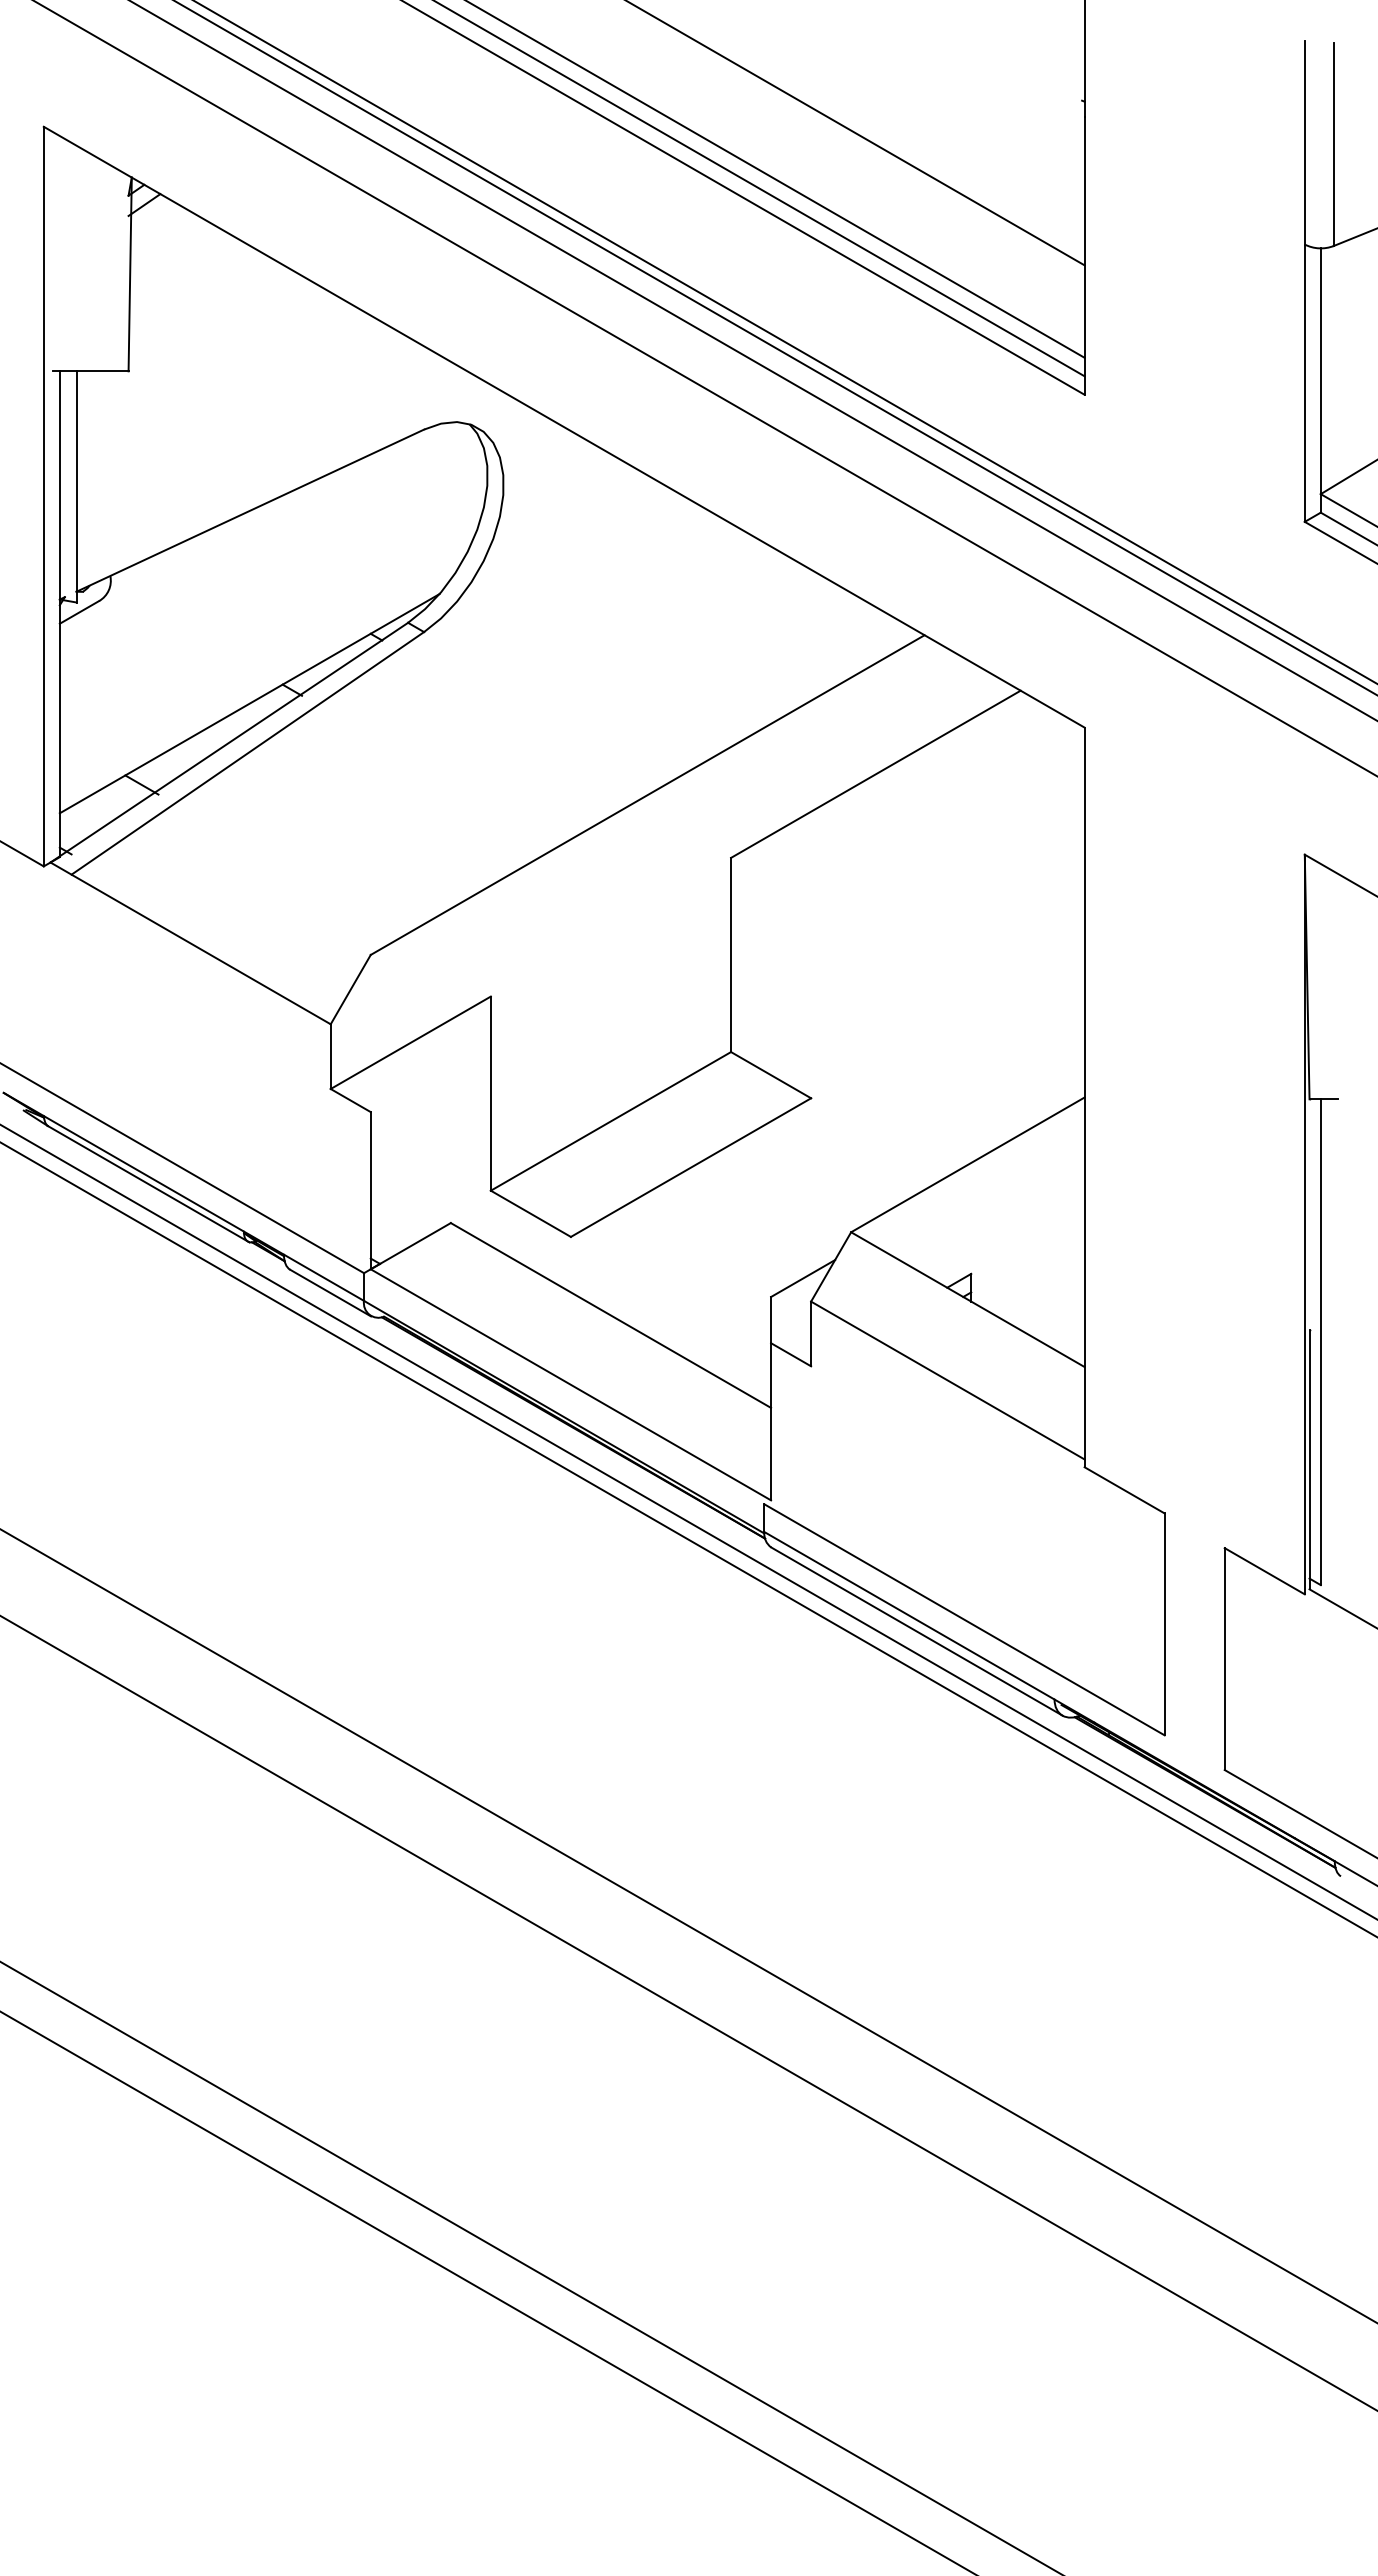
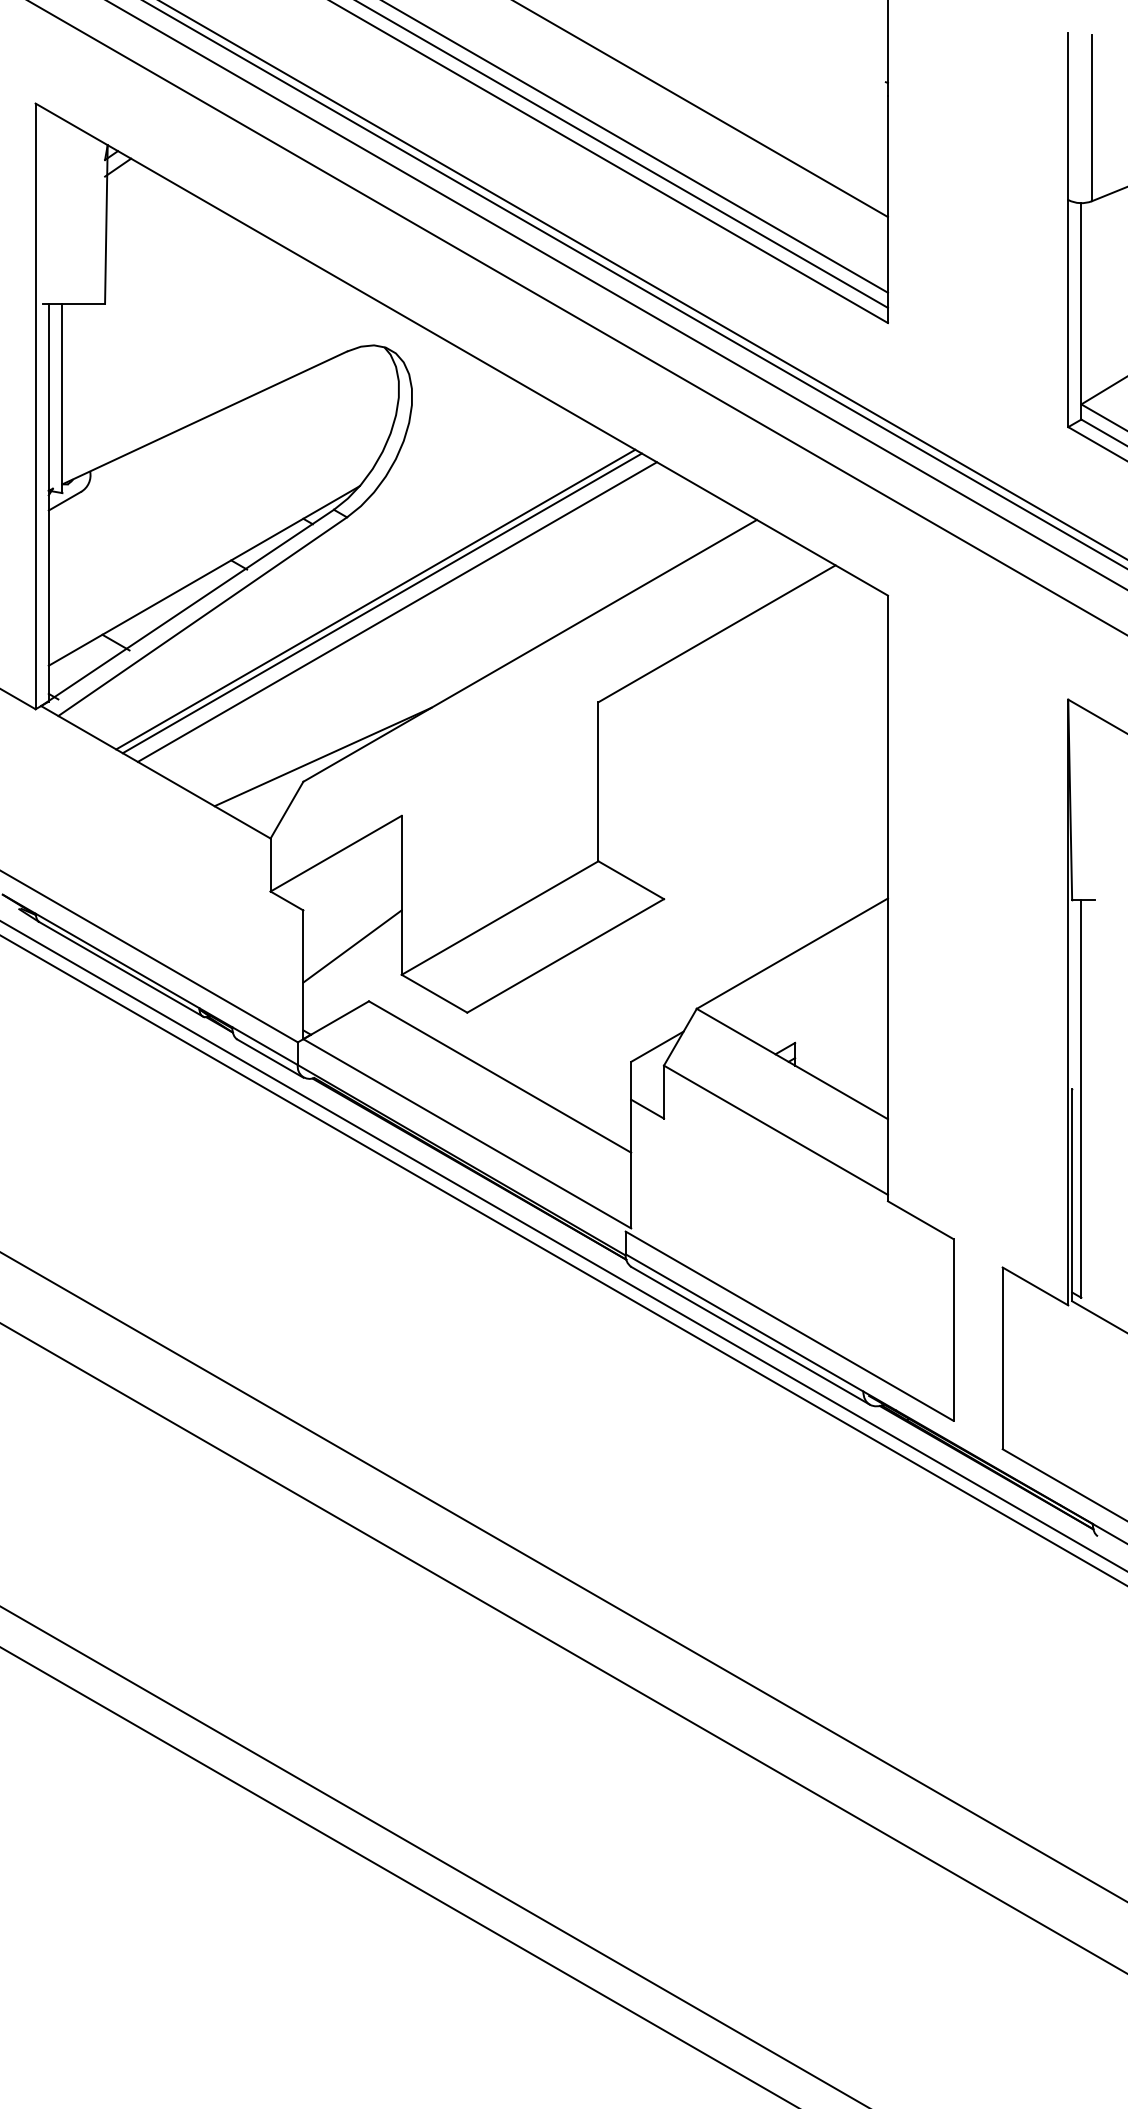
line: (459, 732) -> (376, 599), added
line: (467, 737) -> (382, 603), added
line: (485, 747) -> (397, 611), added
line: (394, 924) -> (322, 756), added
line: (430, 1155) -> (352, 945), added

